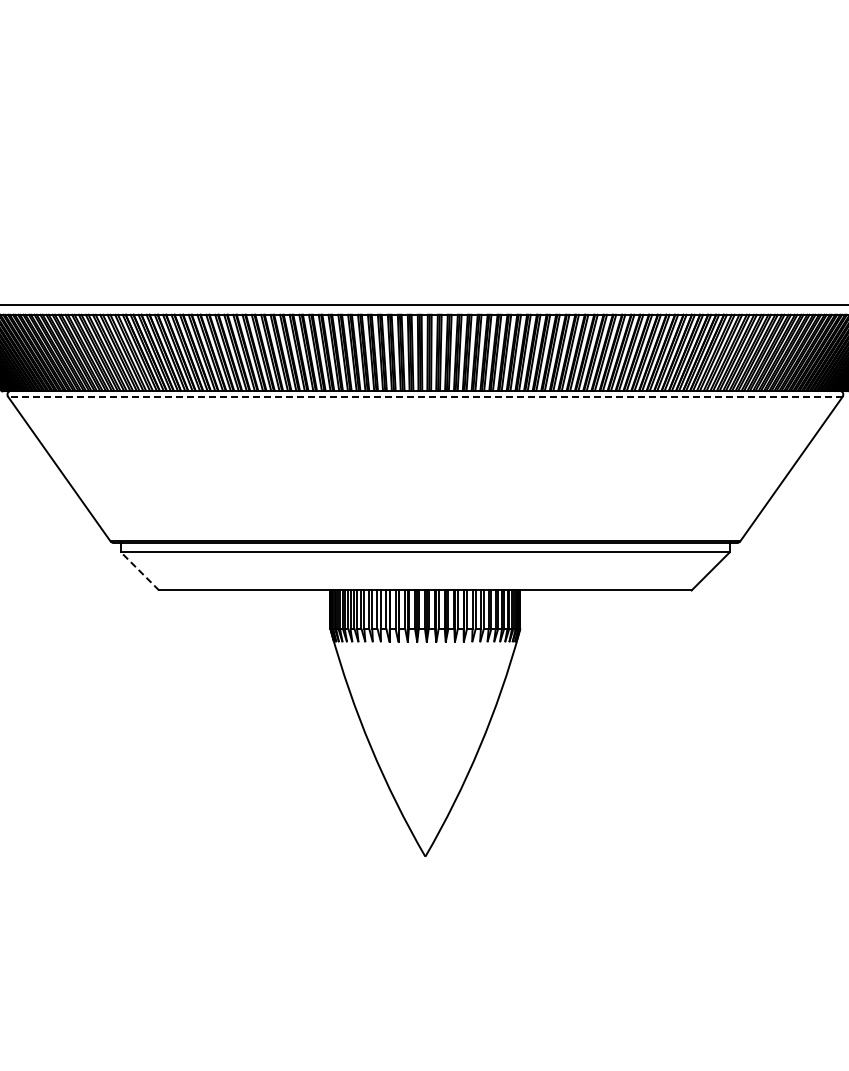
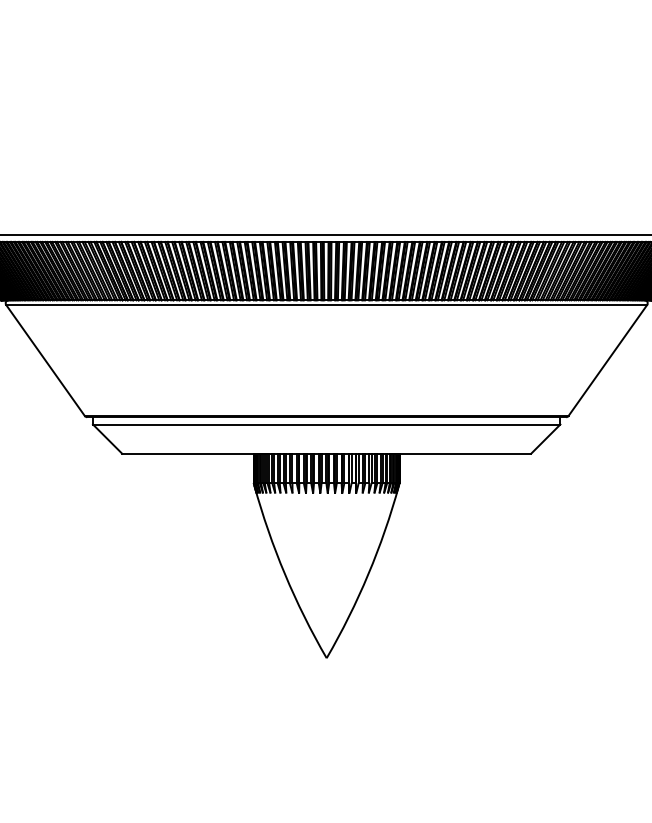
line: (424, 396) -> (326, 304), dashed -> solid
line: (140, 571) -> (107, 439), dashed -> solid

